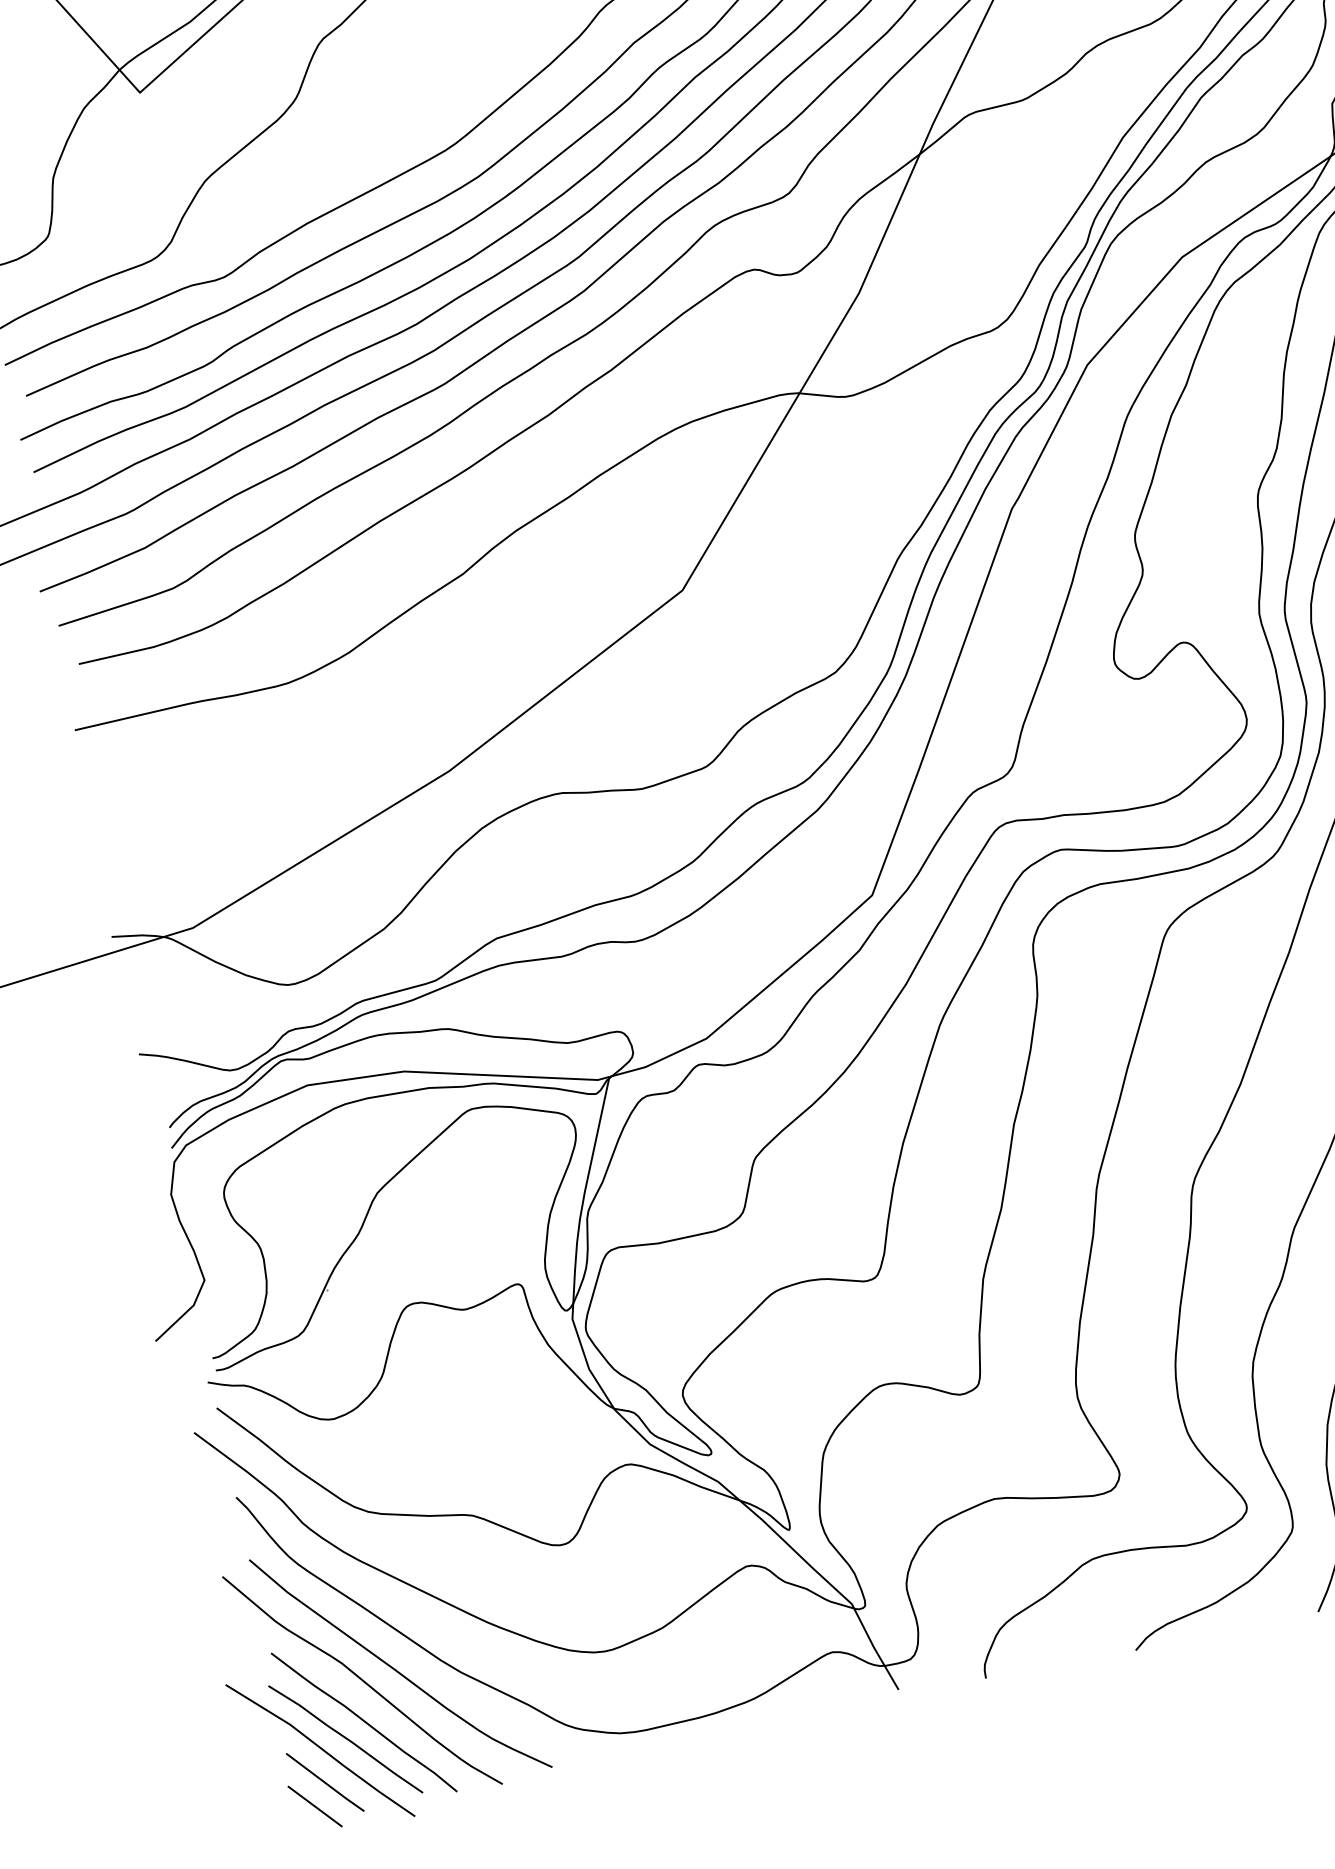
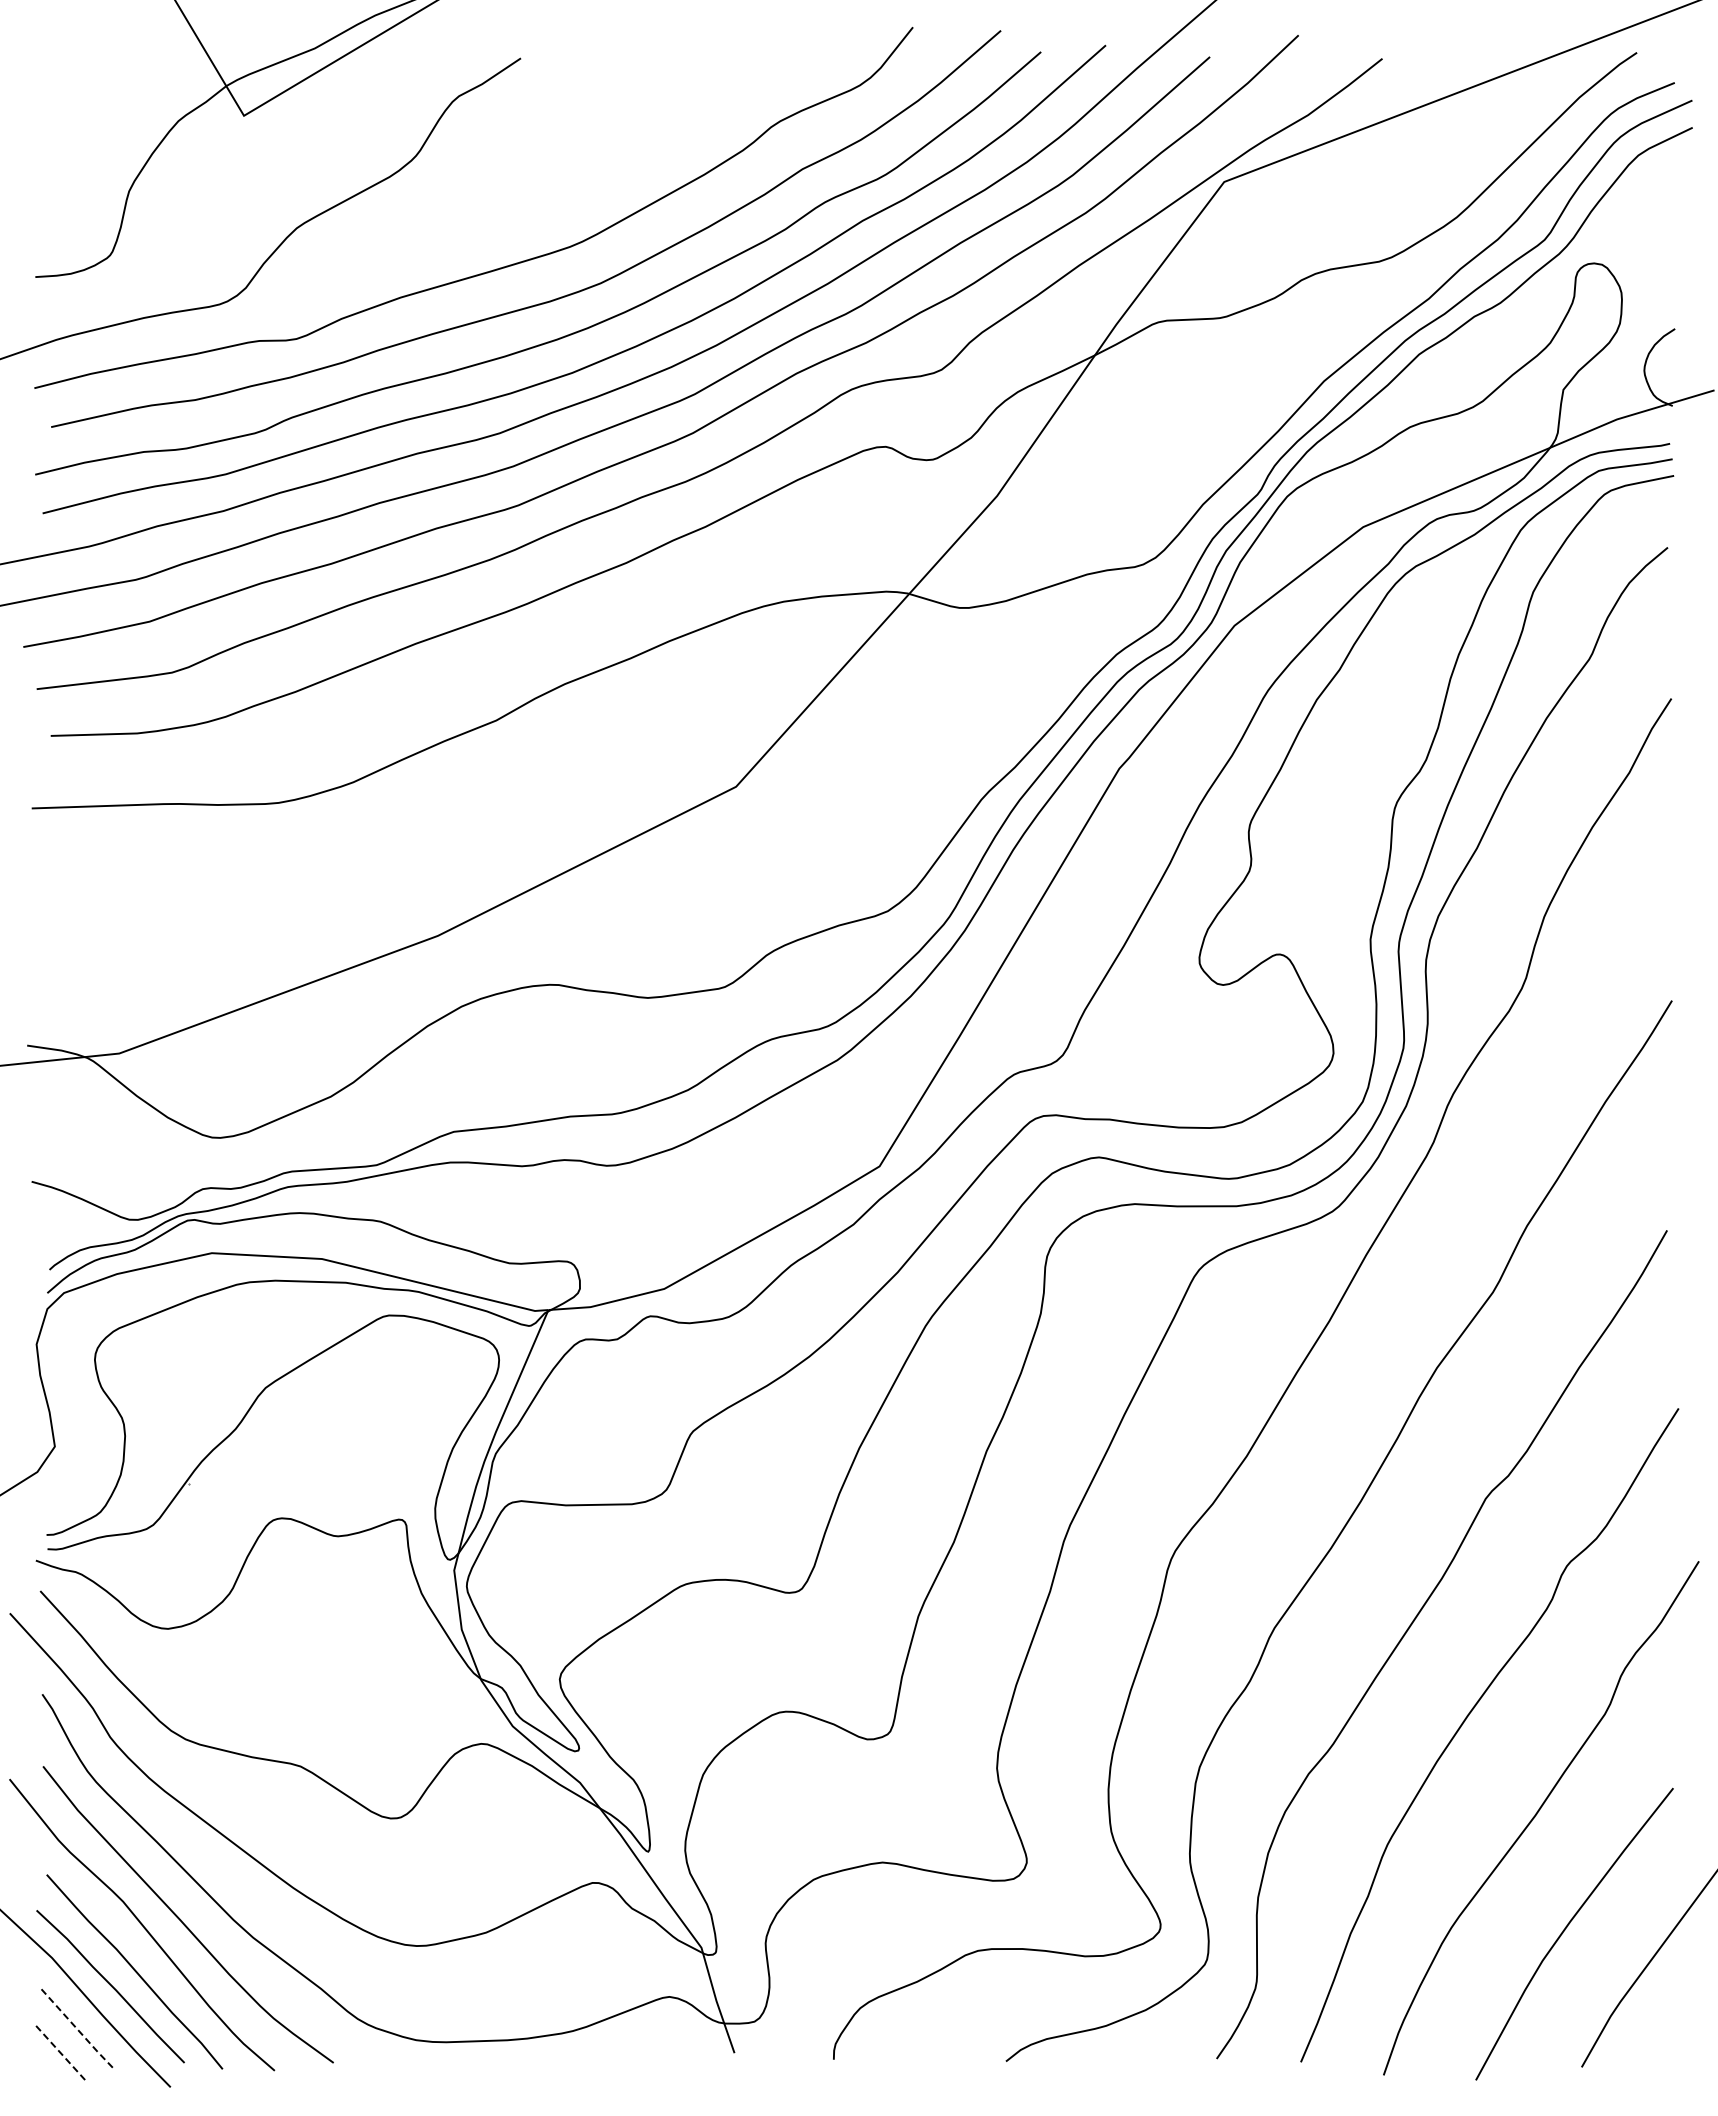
line: (325, 1782) -> (78, 2030), solid -> dashed
line: (315, 1806) -> (62, 2054), solid -> dashed

